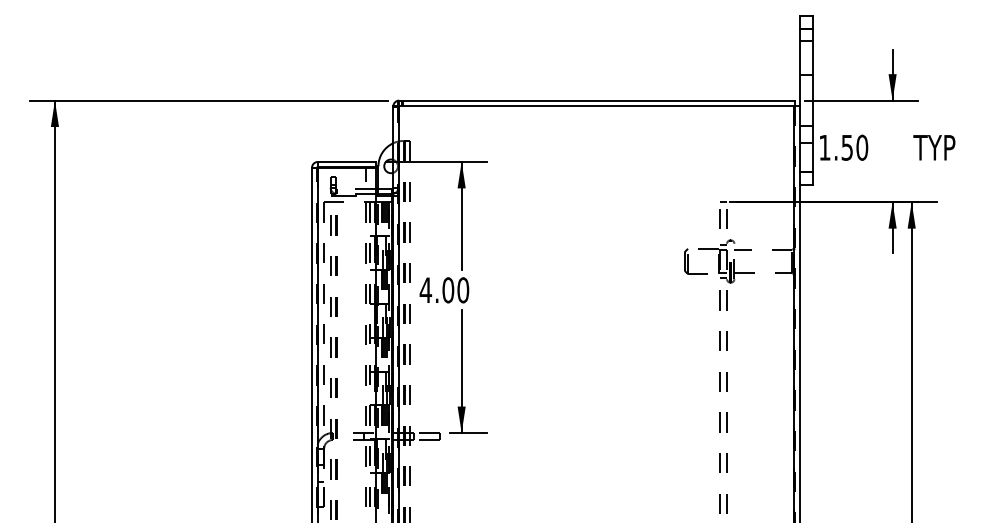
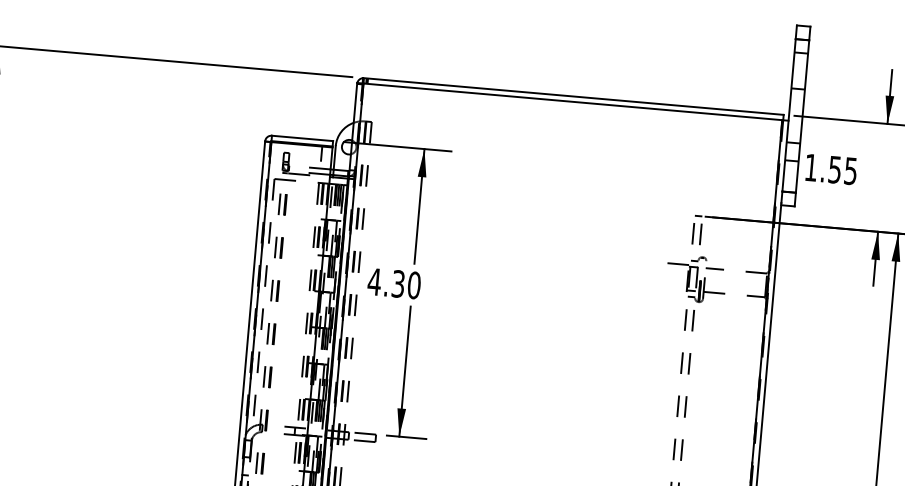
text: (862, 147) -> (851, 170), 1.50 -> 1.55
part: (688, 261) -> (655, 275), removed
text: (448, 290) -> (398, 284), 4.00 -> 4.30

